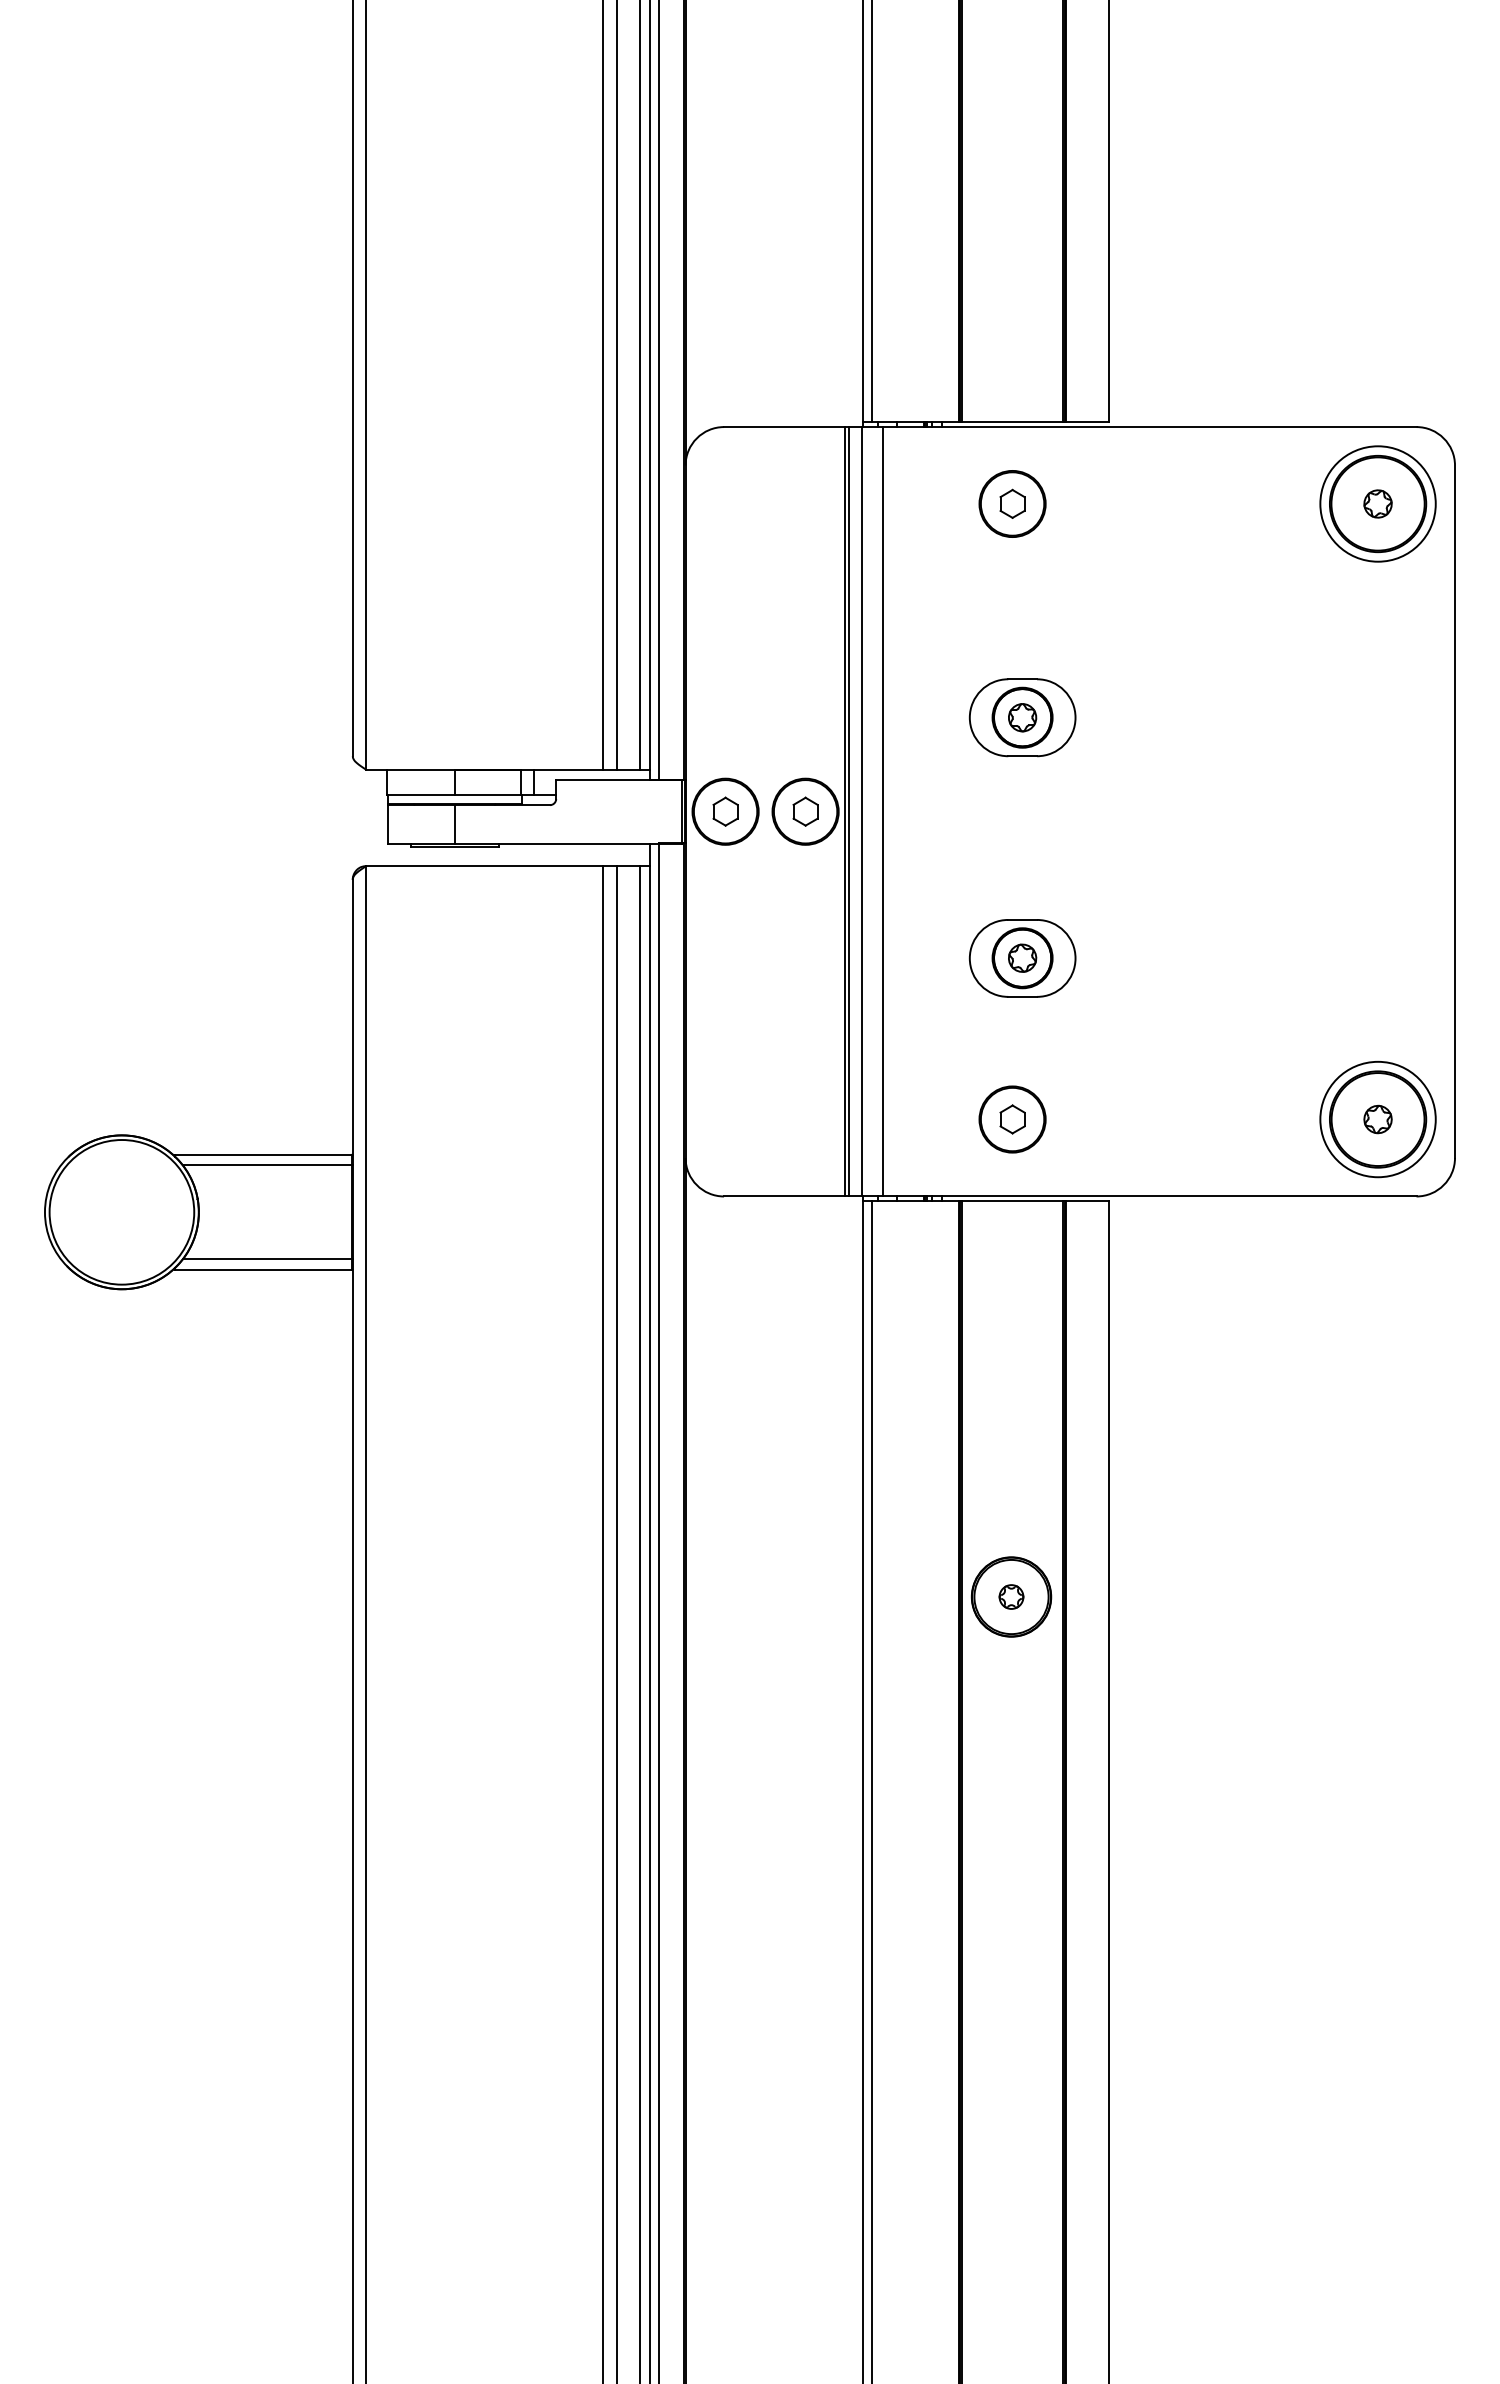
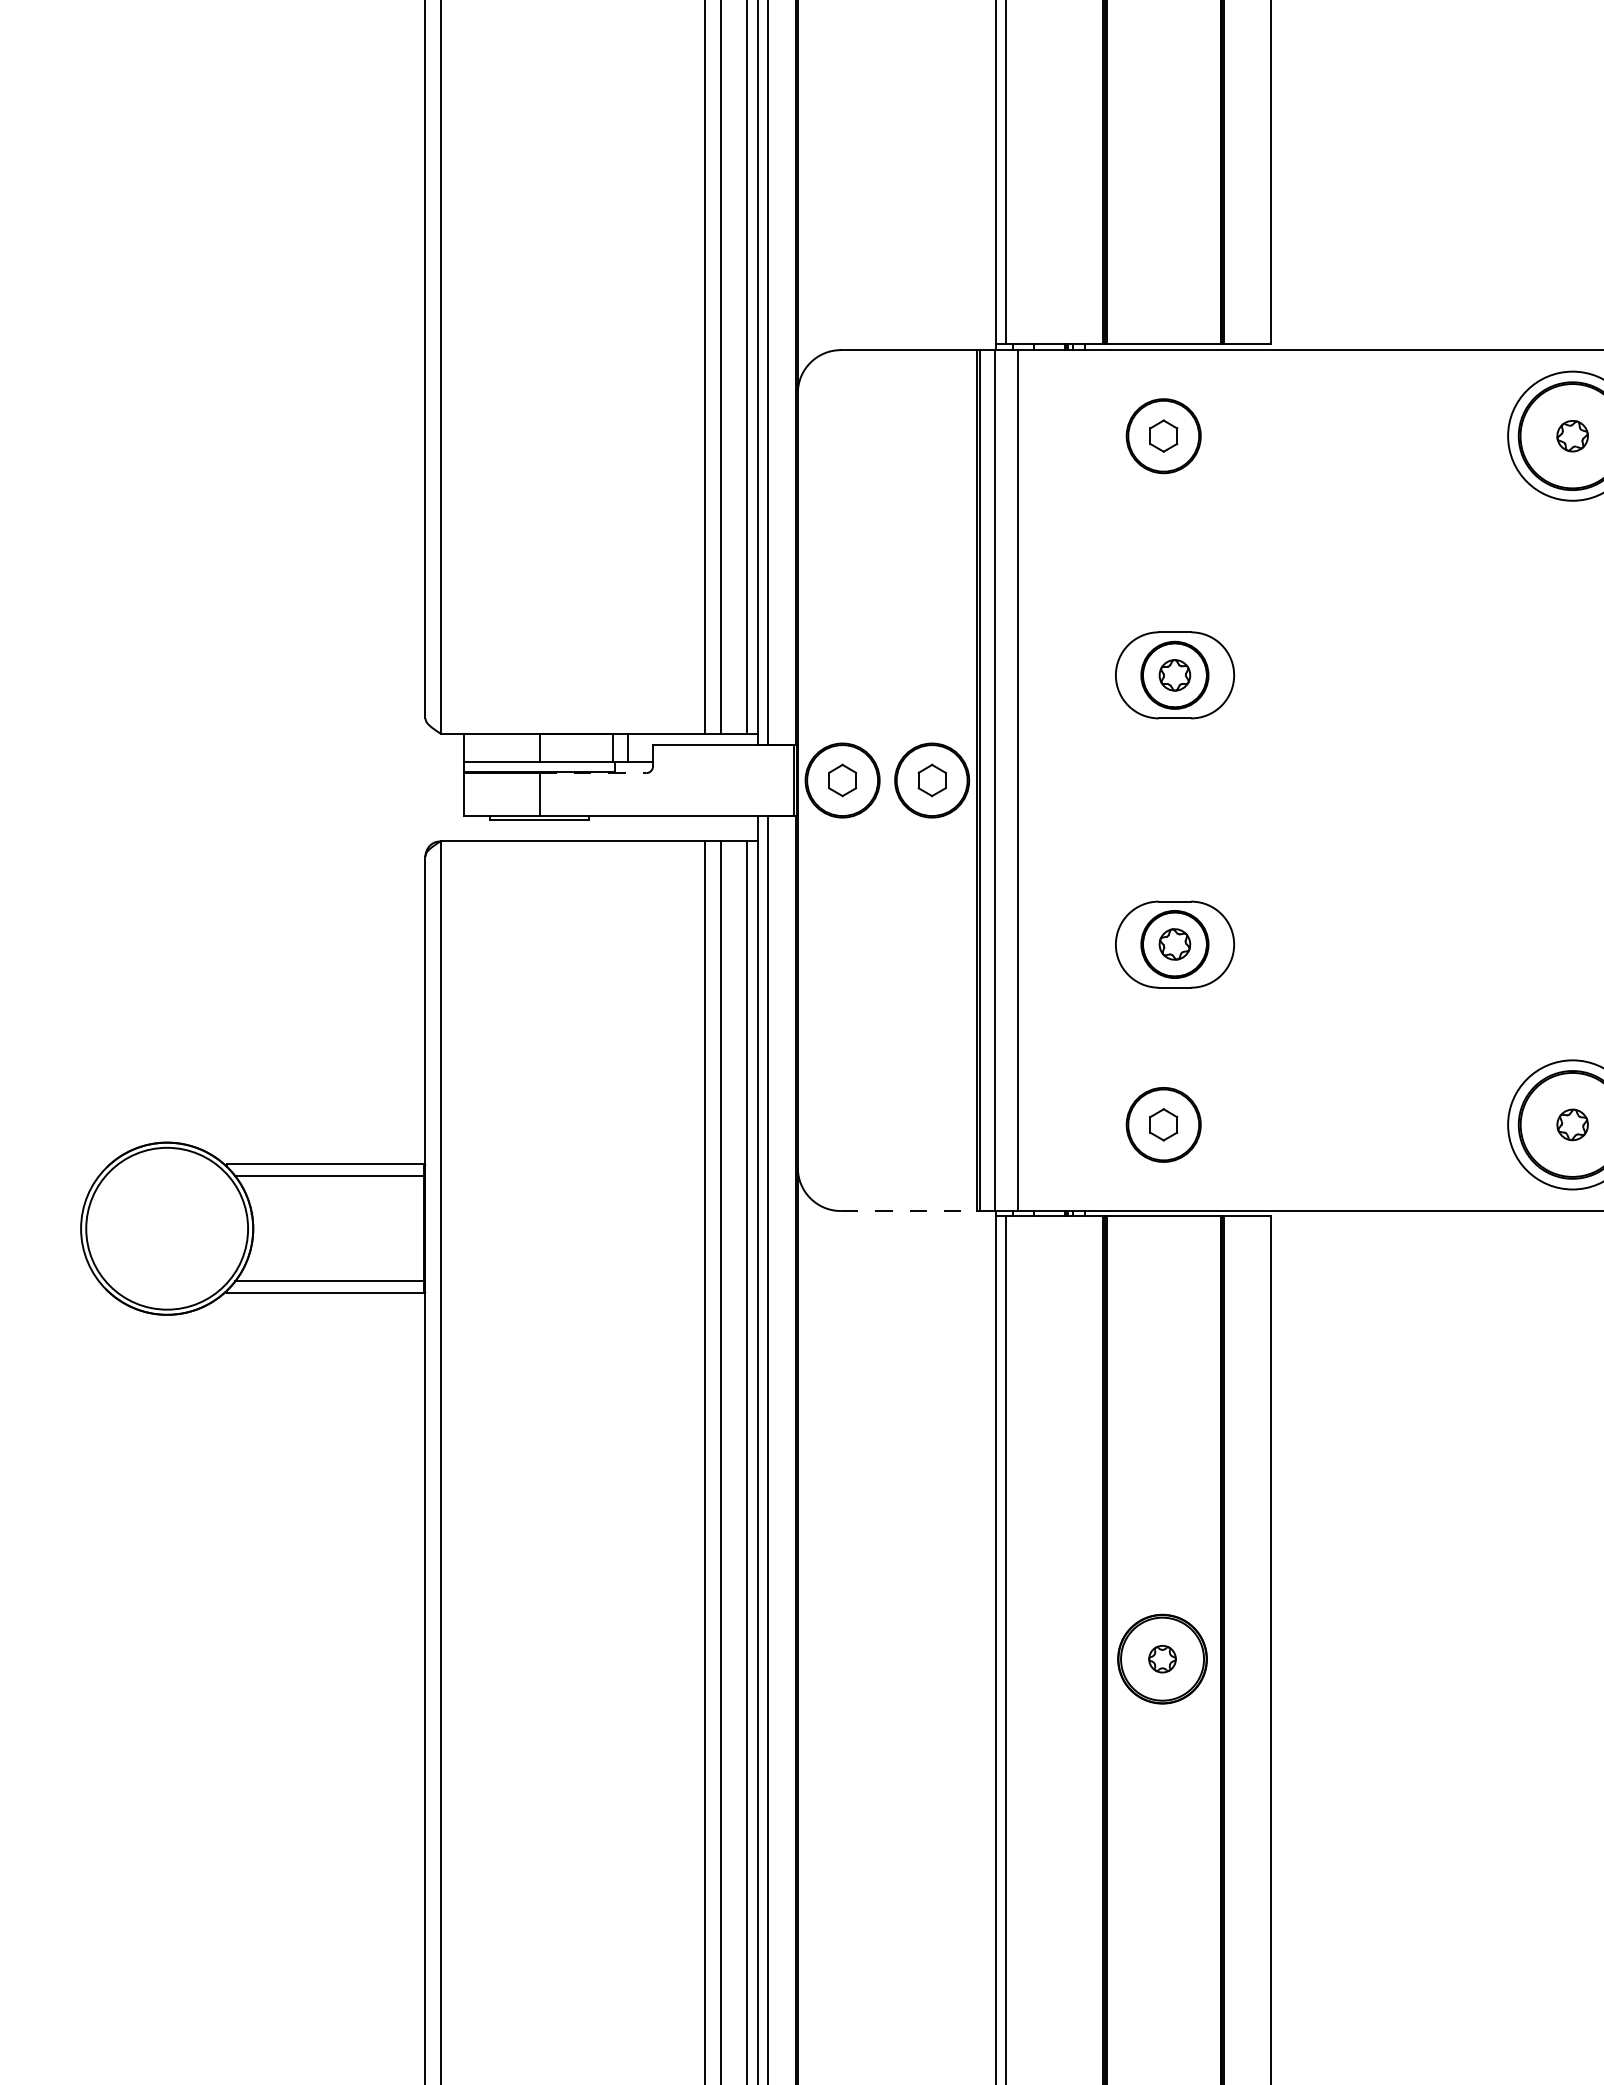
line: (502, 805) -> (593, 773), solid -> dashed
line: (784, 1196) -> (908, 1211), solid -> dashed

